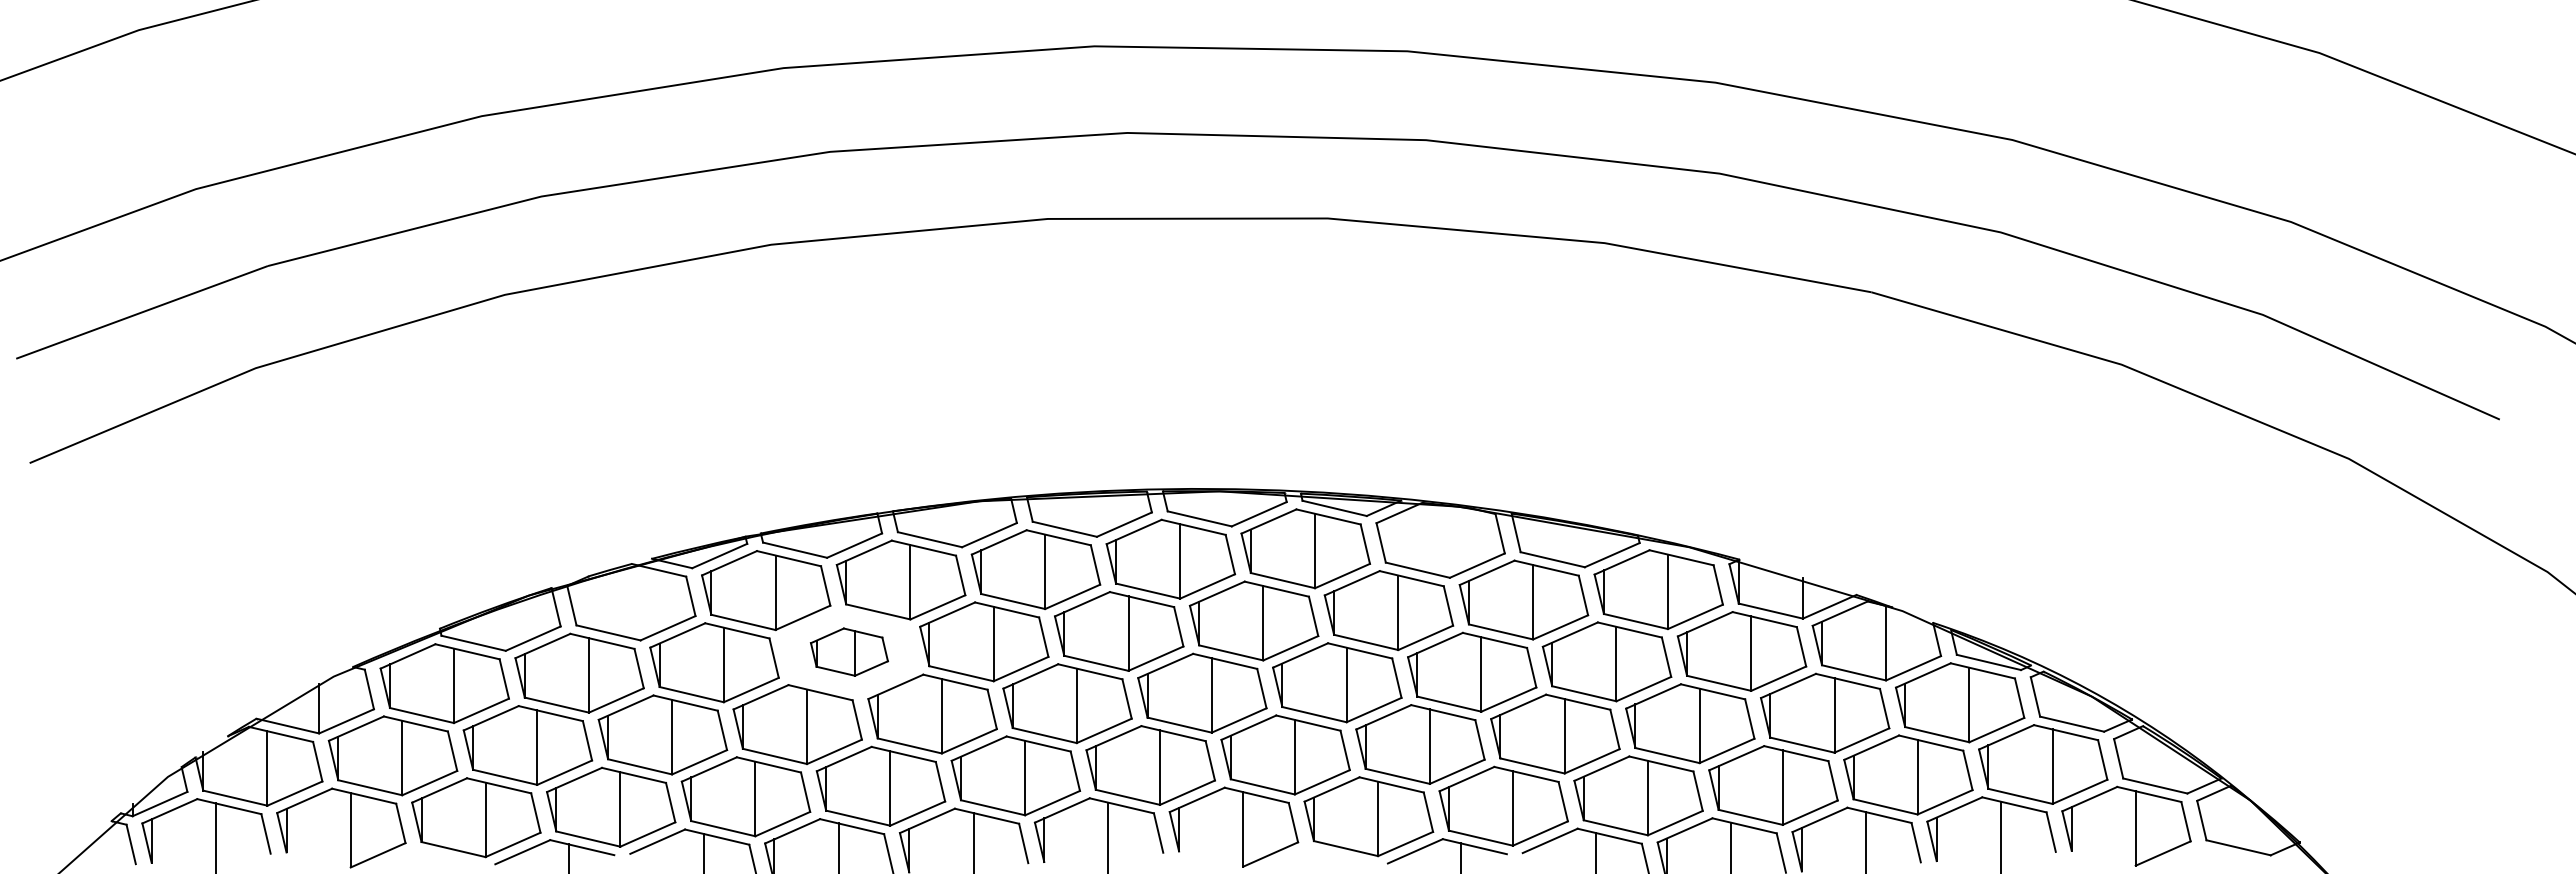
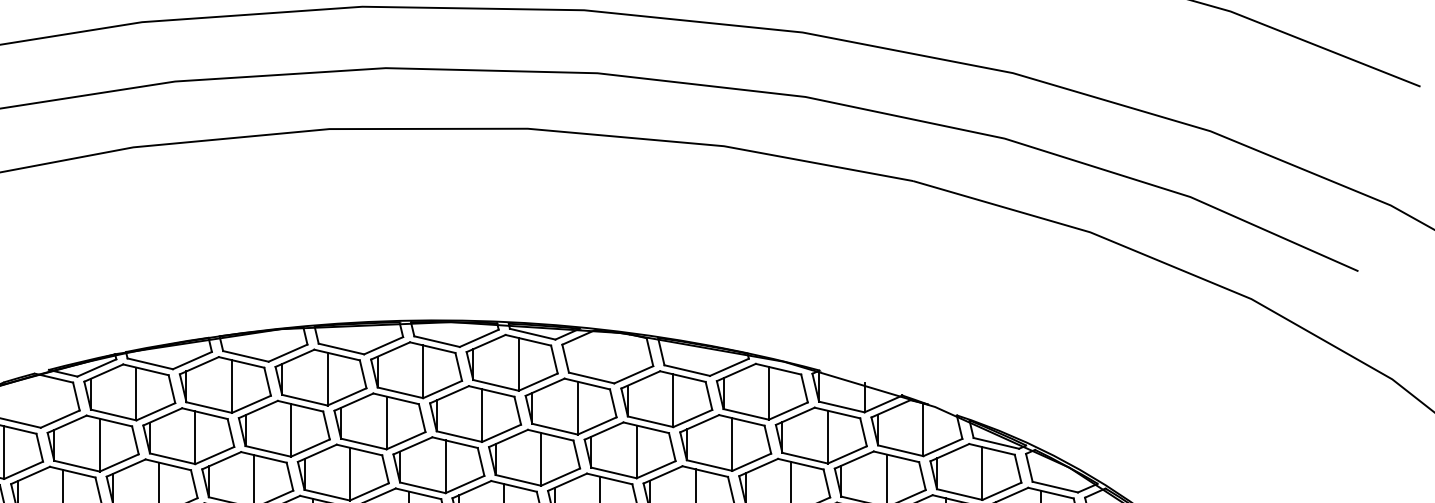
part: (849, 651) -> (188, 435), size x1.67

